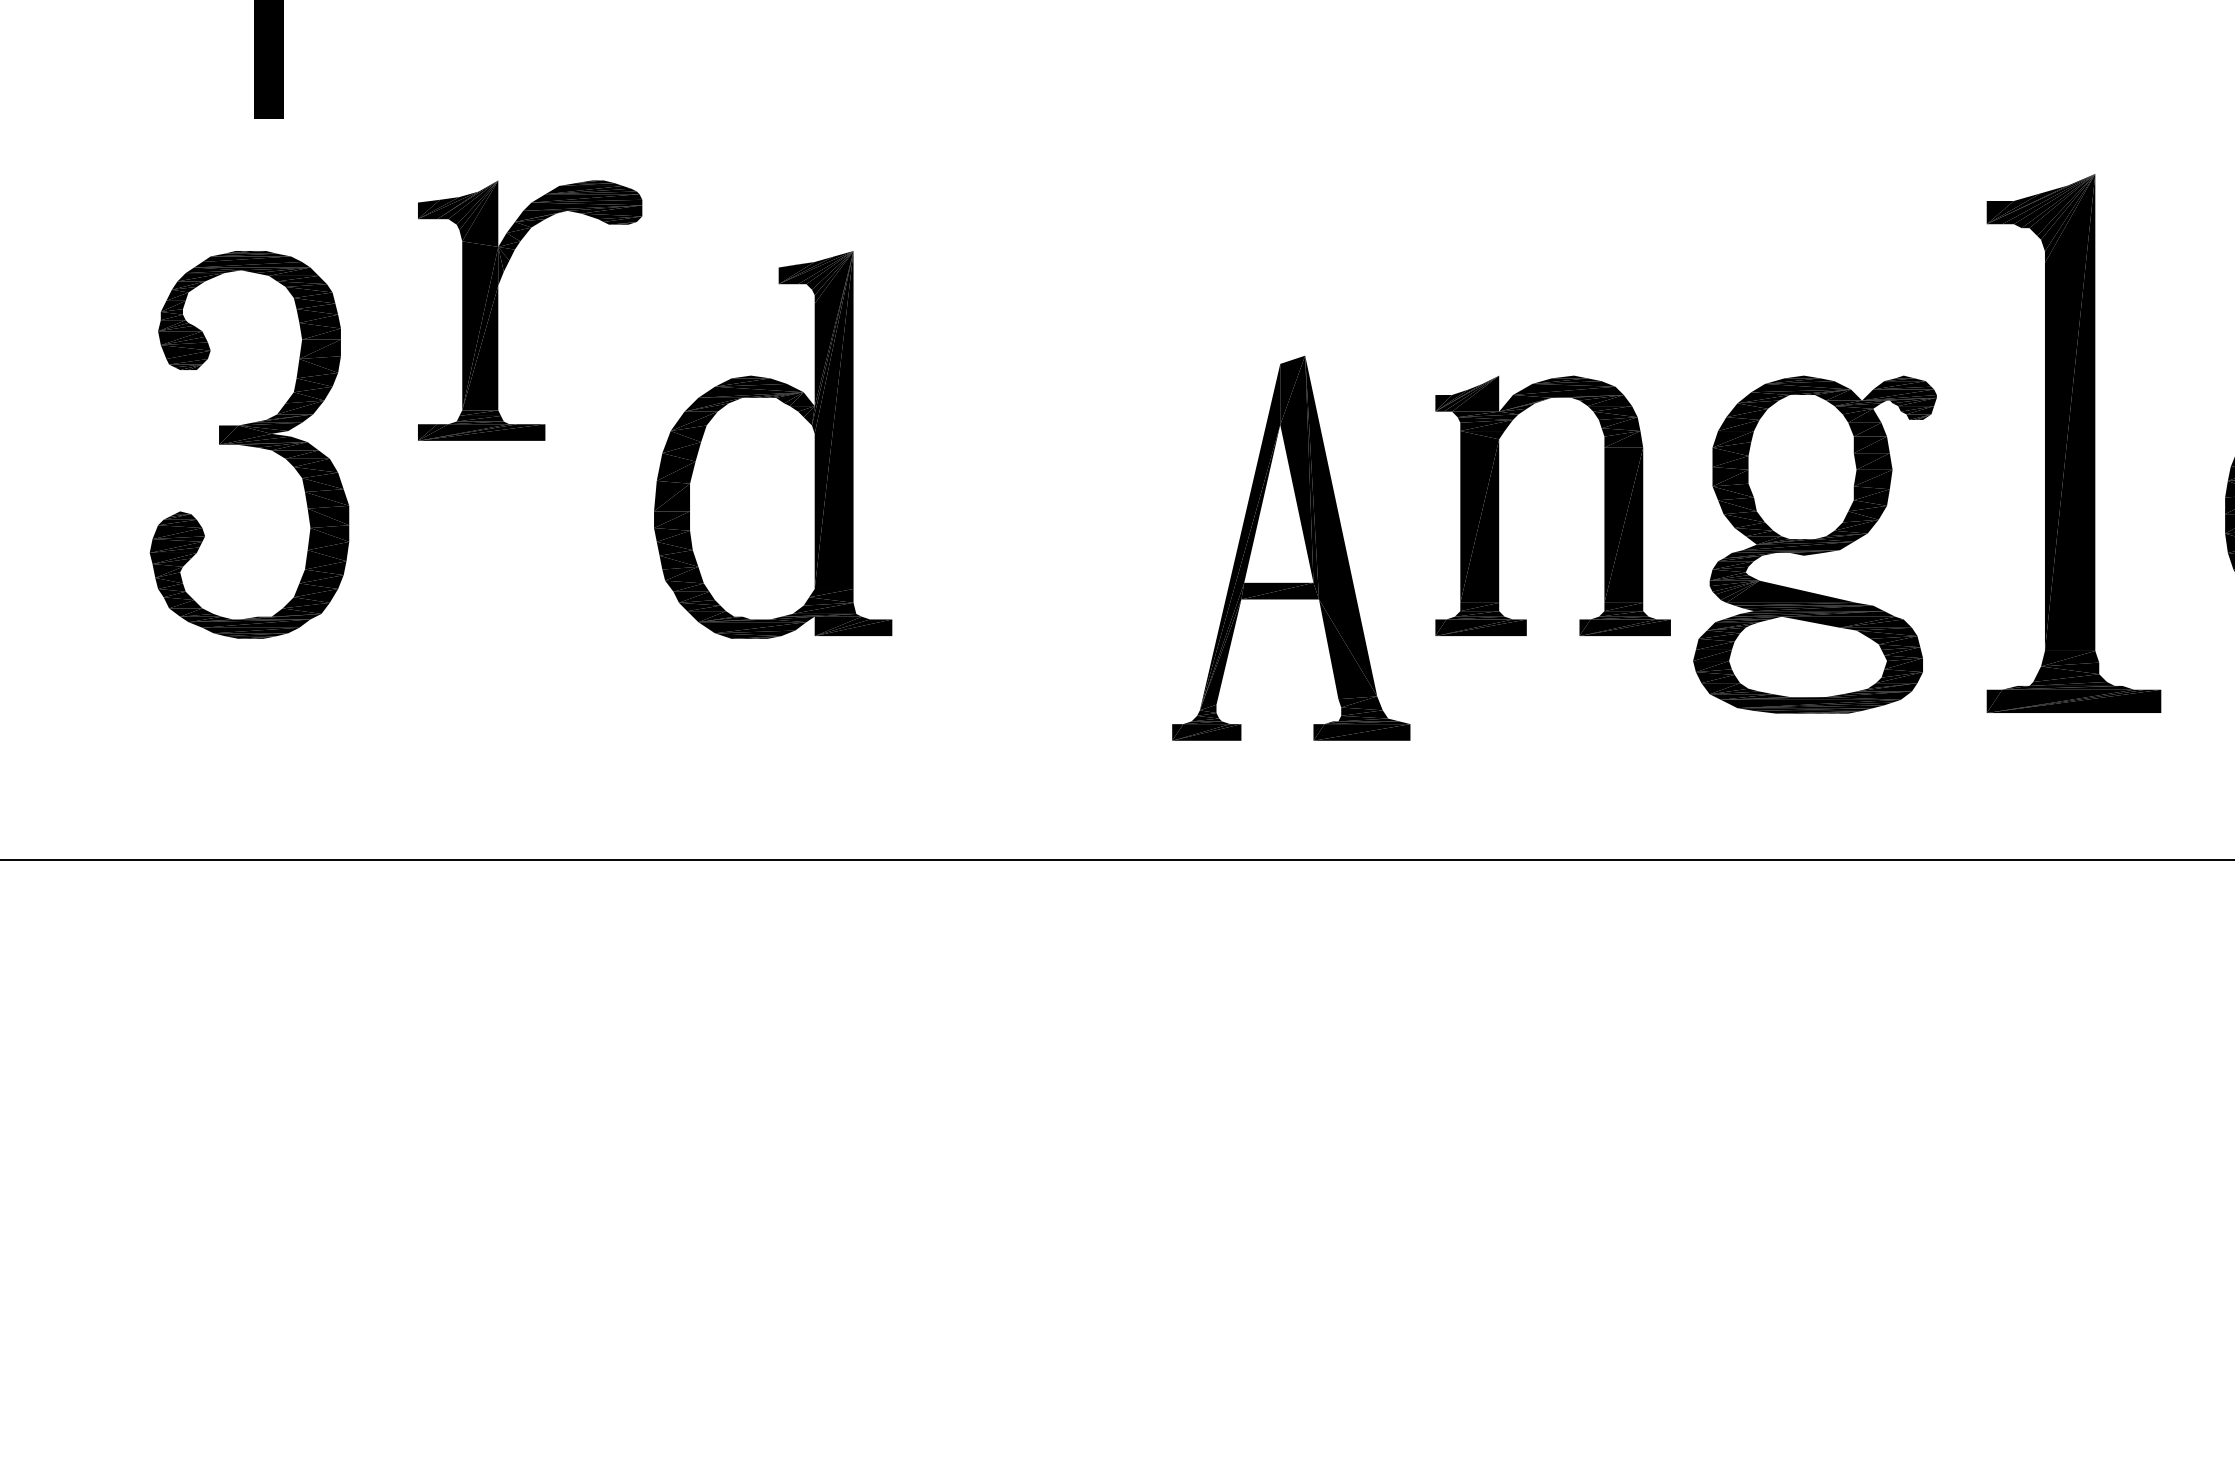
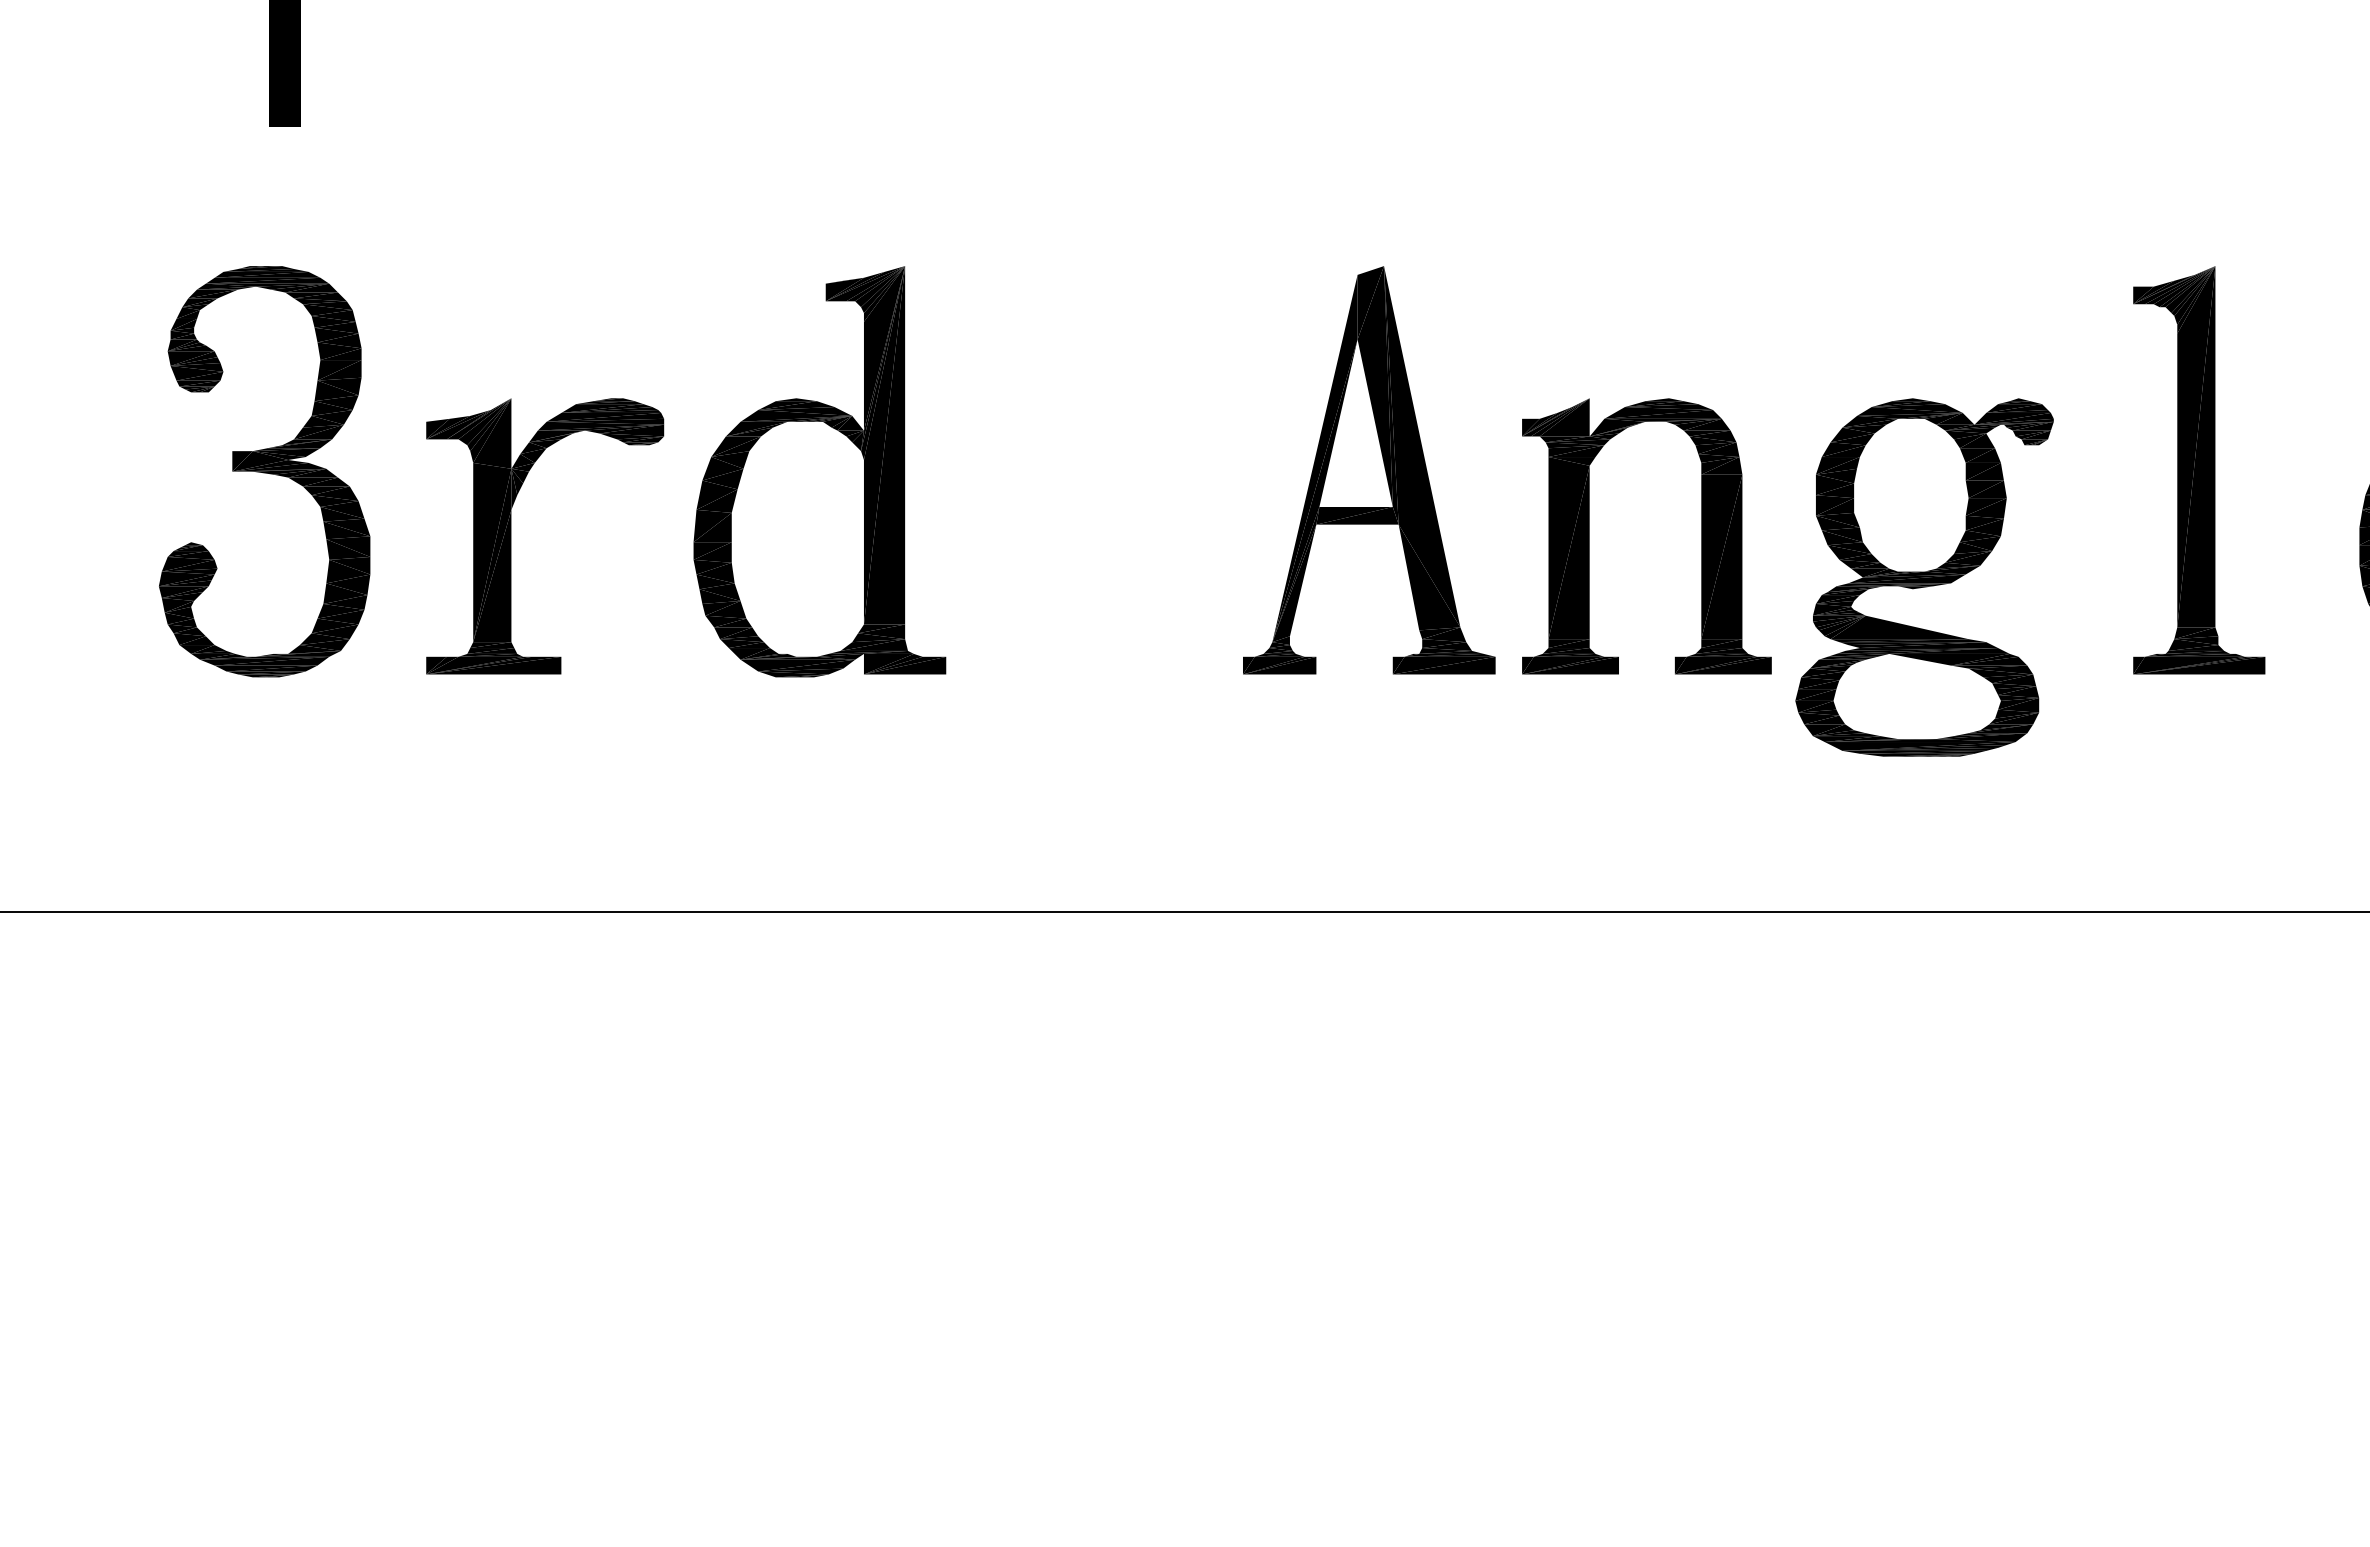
part: (498, 310) -> (511, 536), moved
part: (2074, 443) -> (2199, 470), size x0.71
part: (1291, 548) -> (1369, 470), moved

